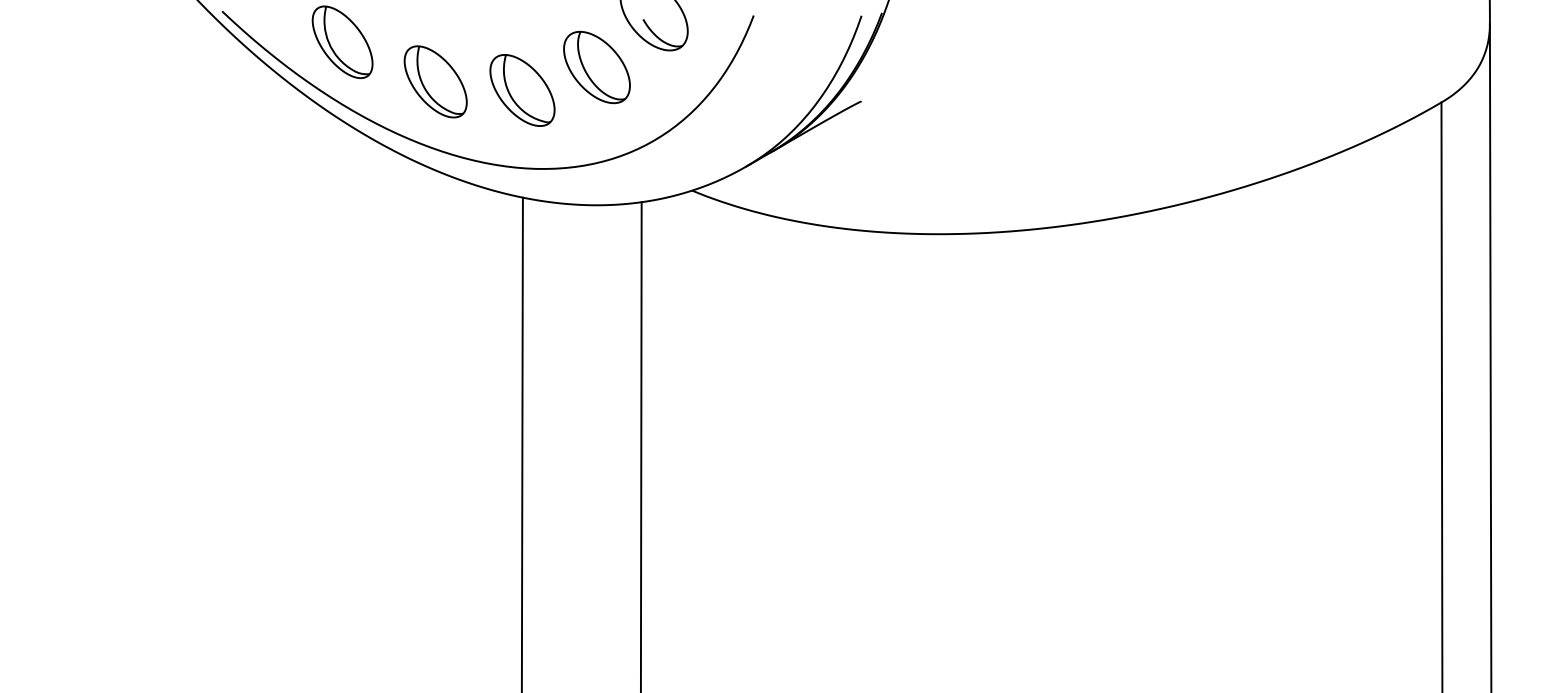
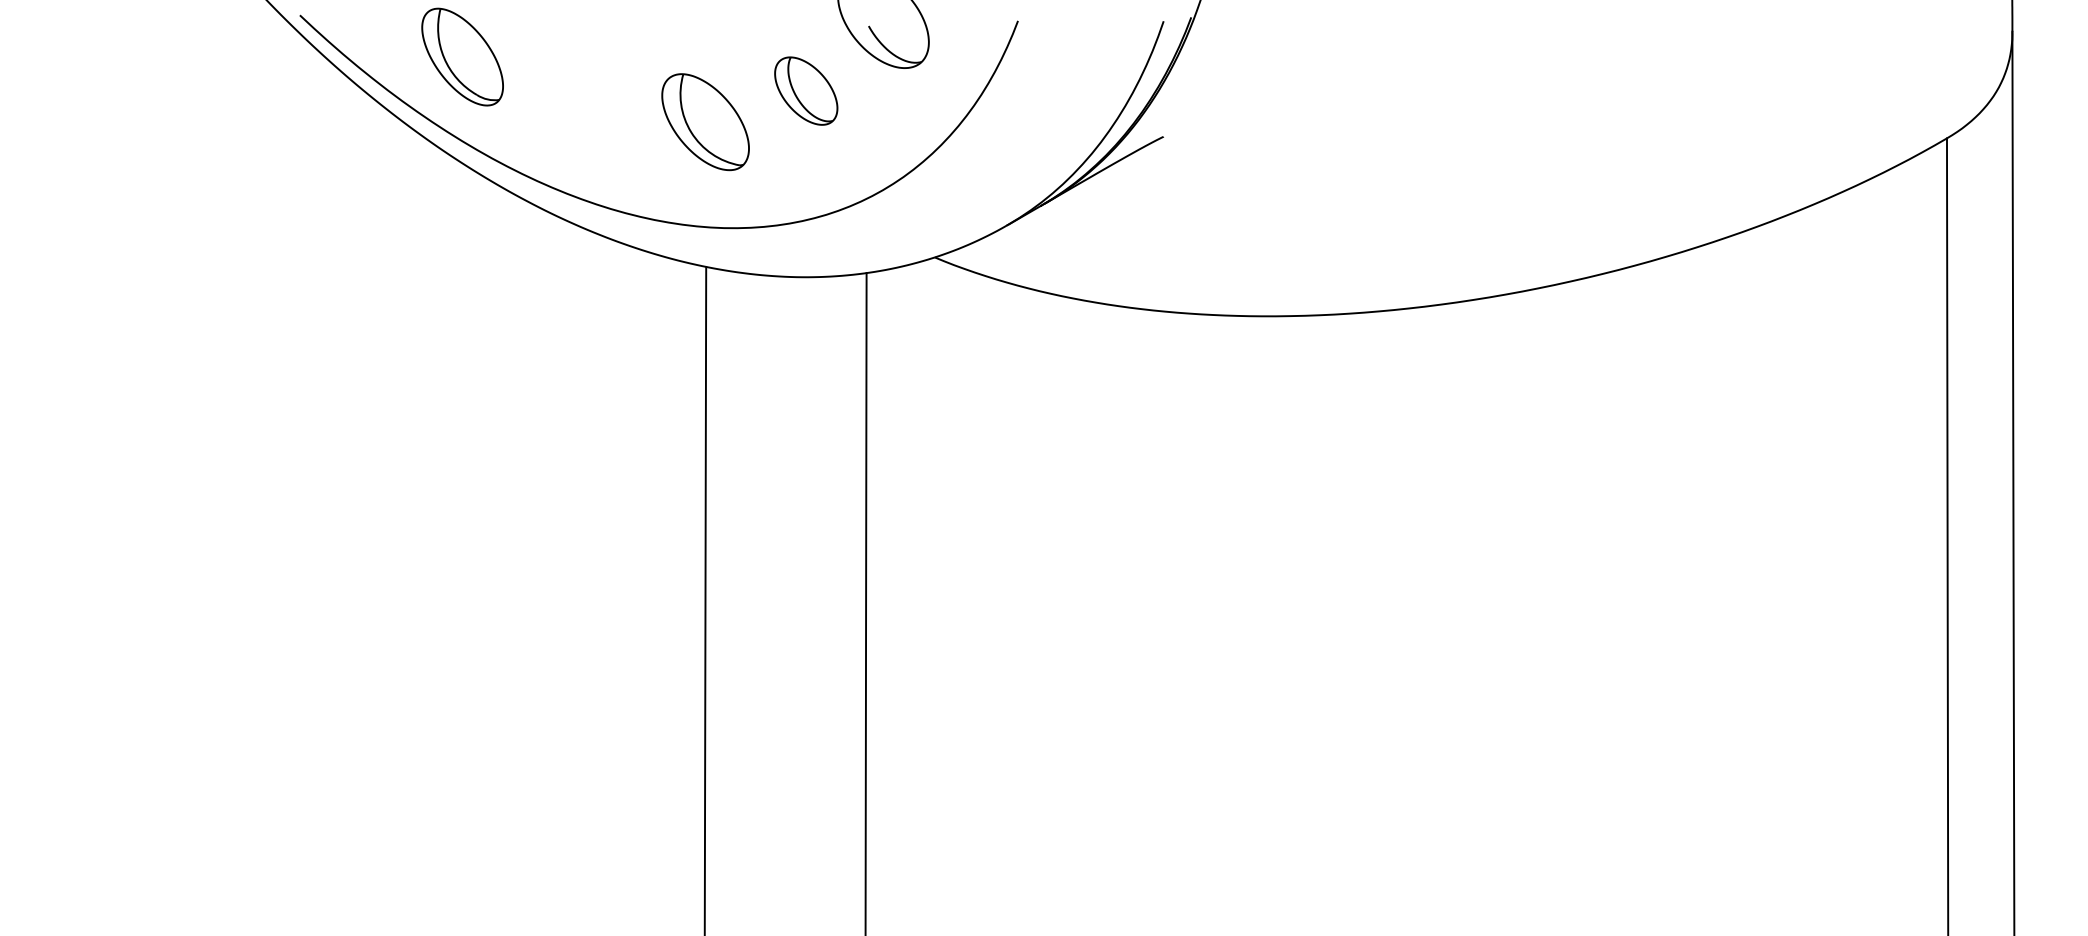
part: (596, 67) -> (805, 91), size x0.7
part: (435, 81) -> (588, 110), removed

